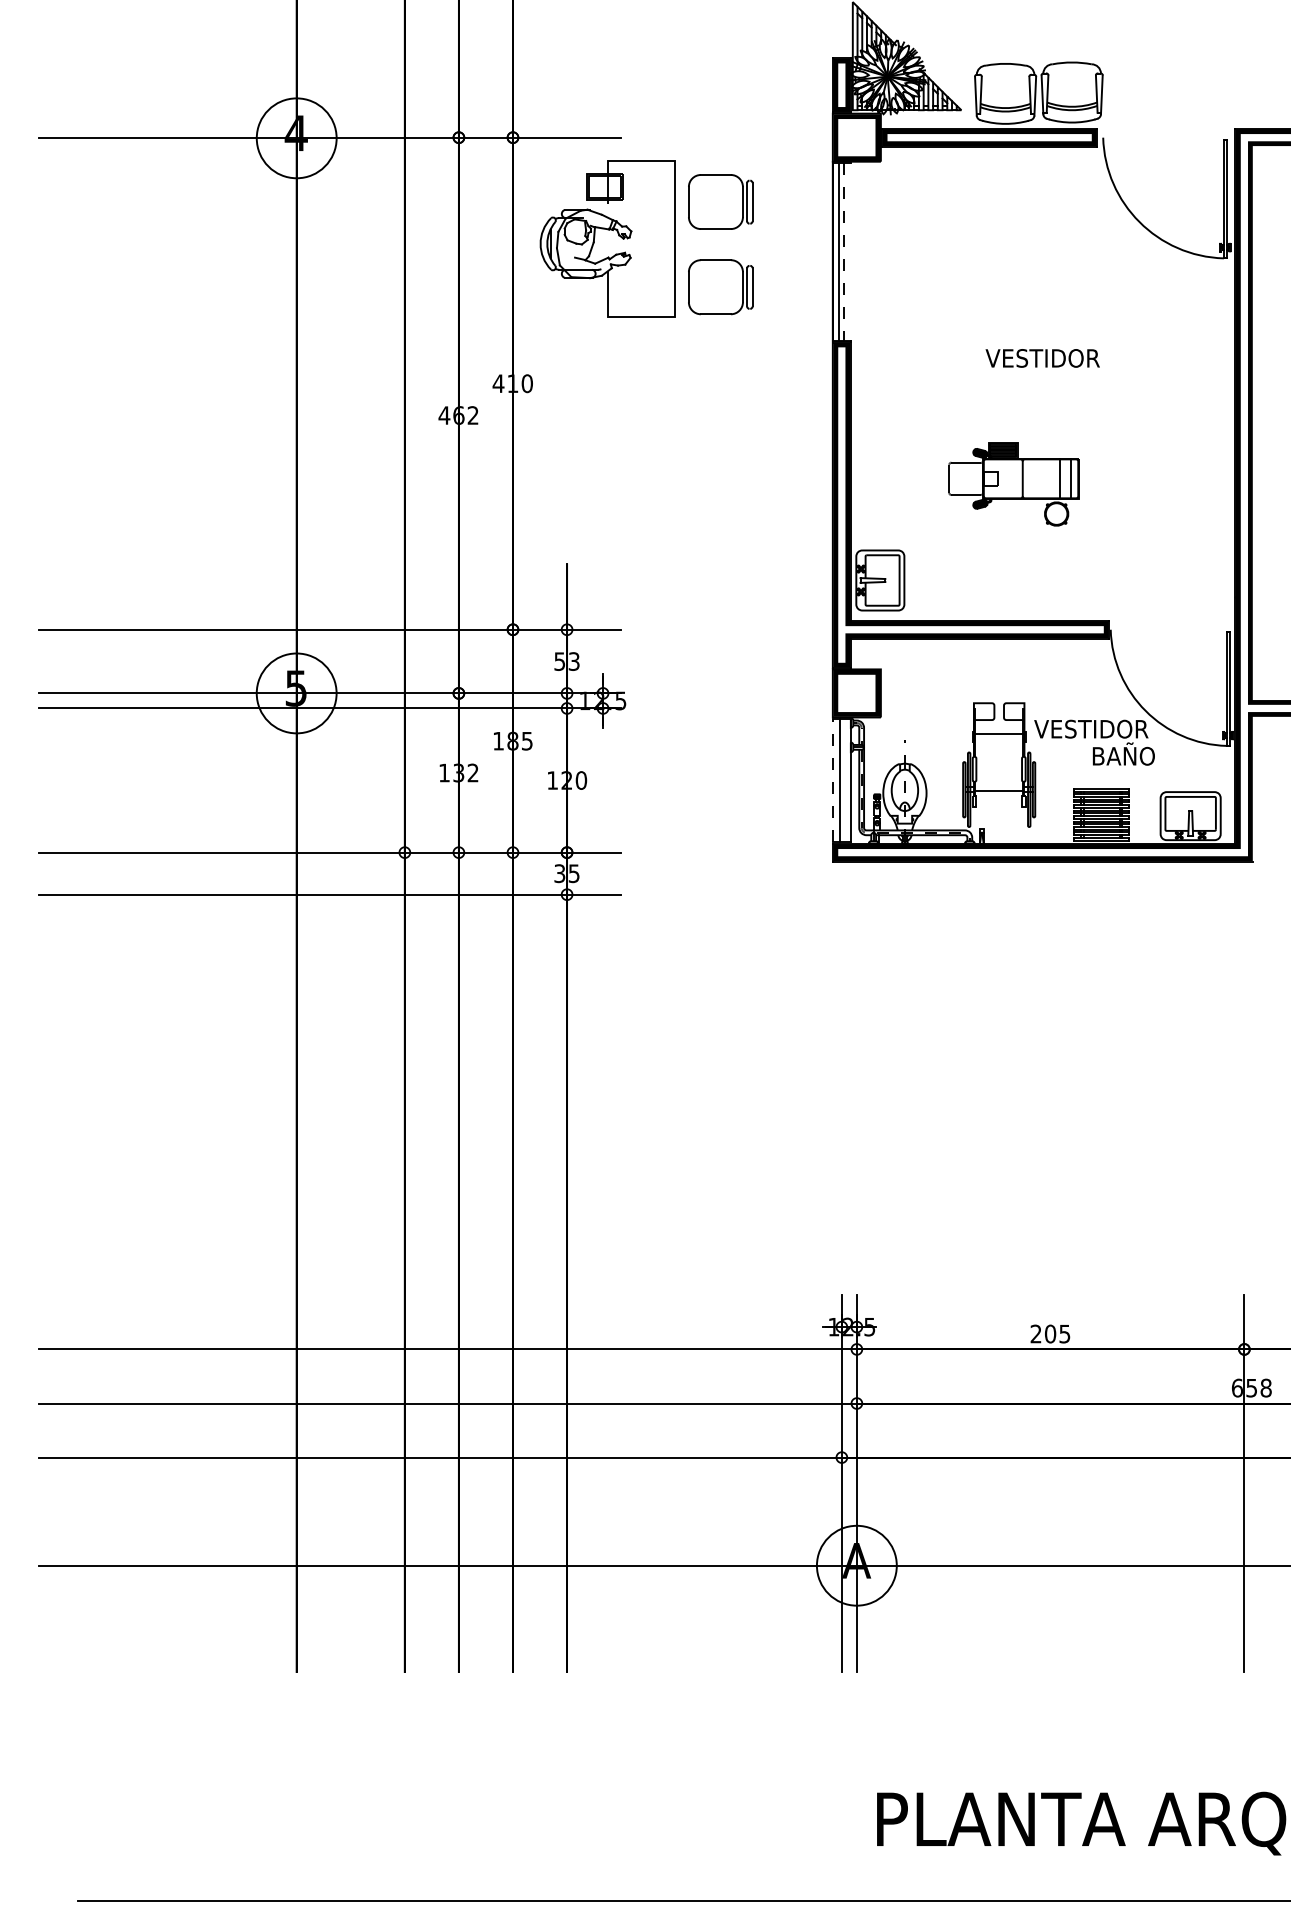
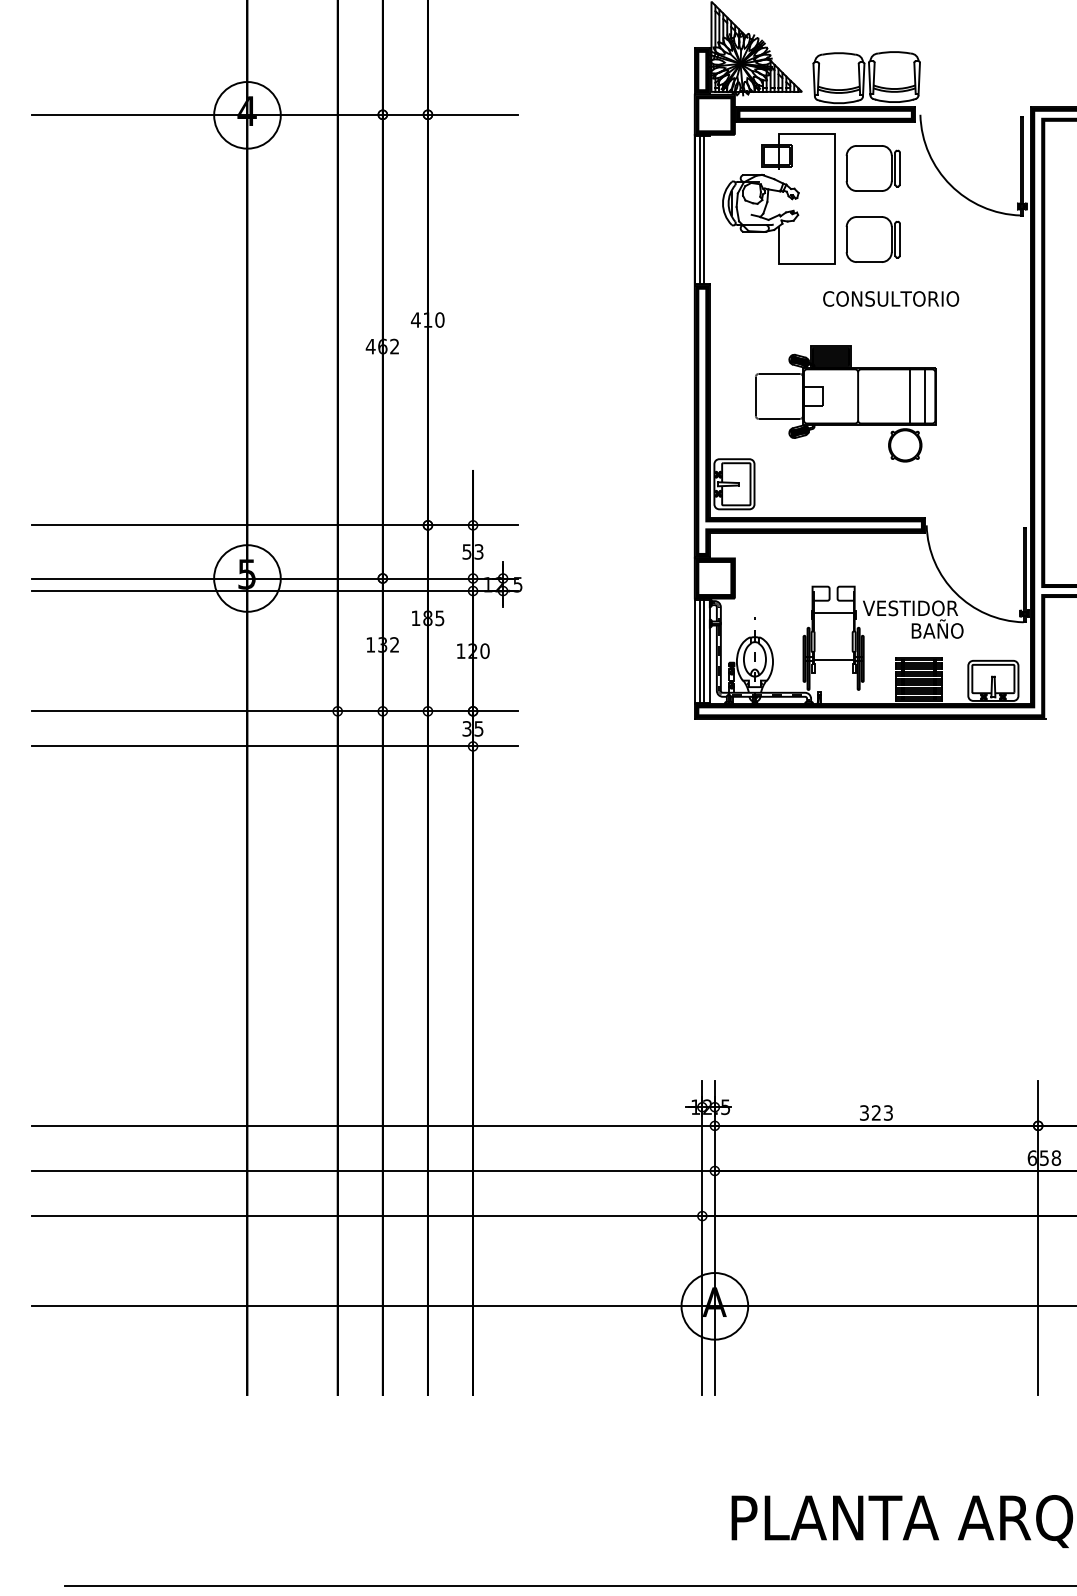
part: (632, 233) -> (799, 194), moved
line: (844, 252) -> (704, 210), dashed -> solid
text: (1067, 357) -> (890, 298), VESTIDOR -> CONSULTORIO
part: (1013, 483) -> (845, 403), size x1.67
line: (844, 779) -> (704, 650), added
line: (832, 780) -> (694, 651), dashed -> solid
text: (1050, 1333) -> (876, 1112), 205 -> 323

